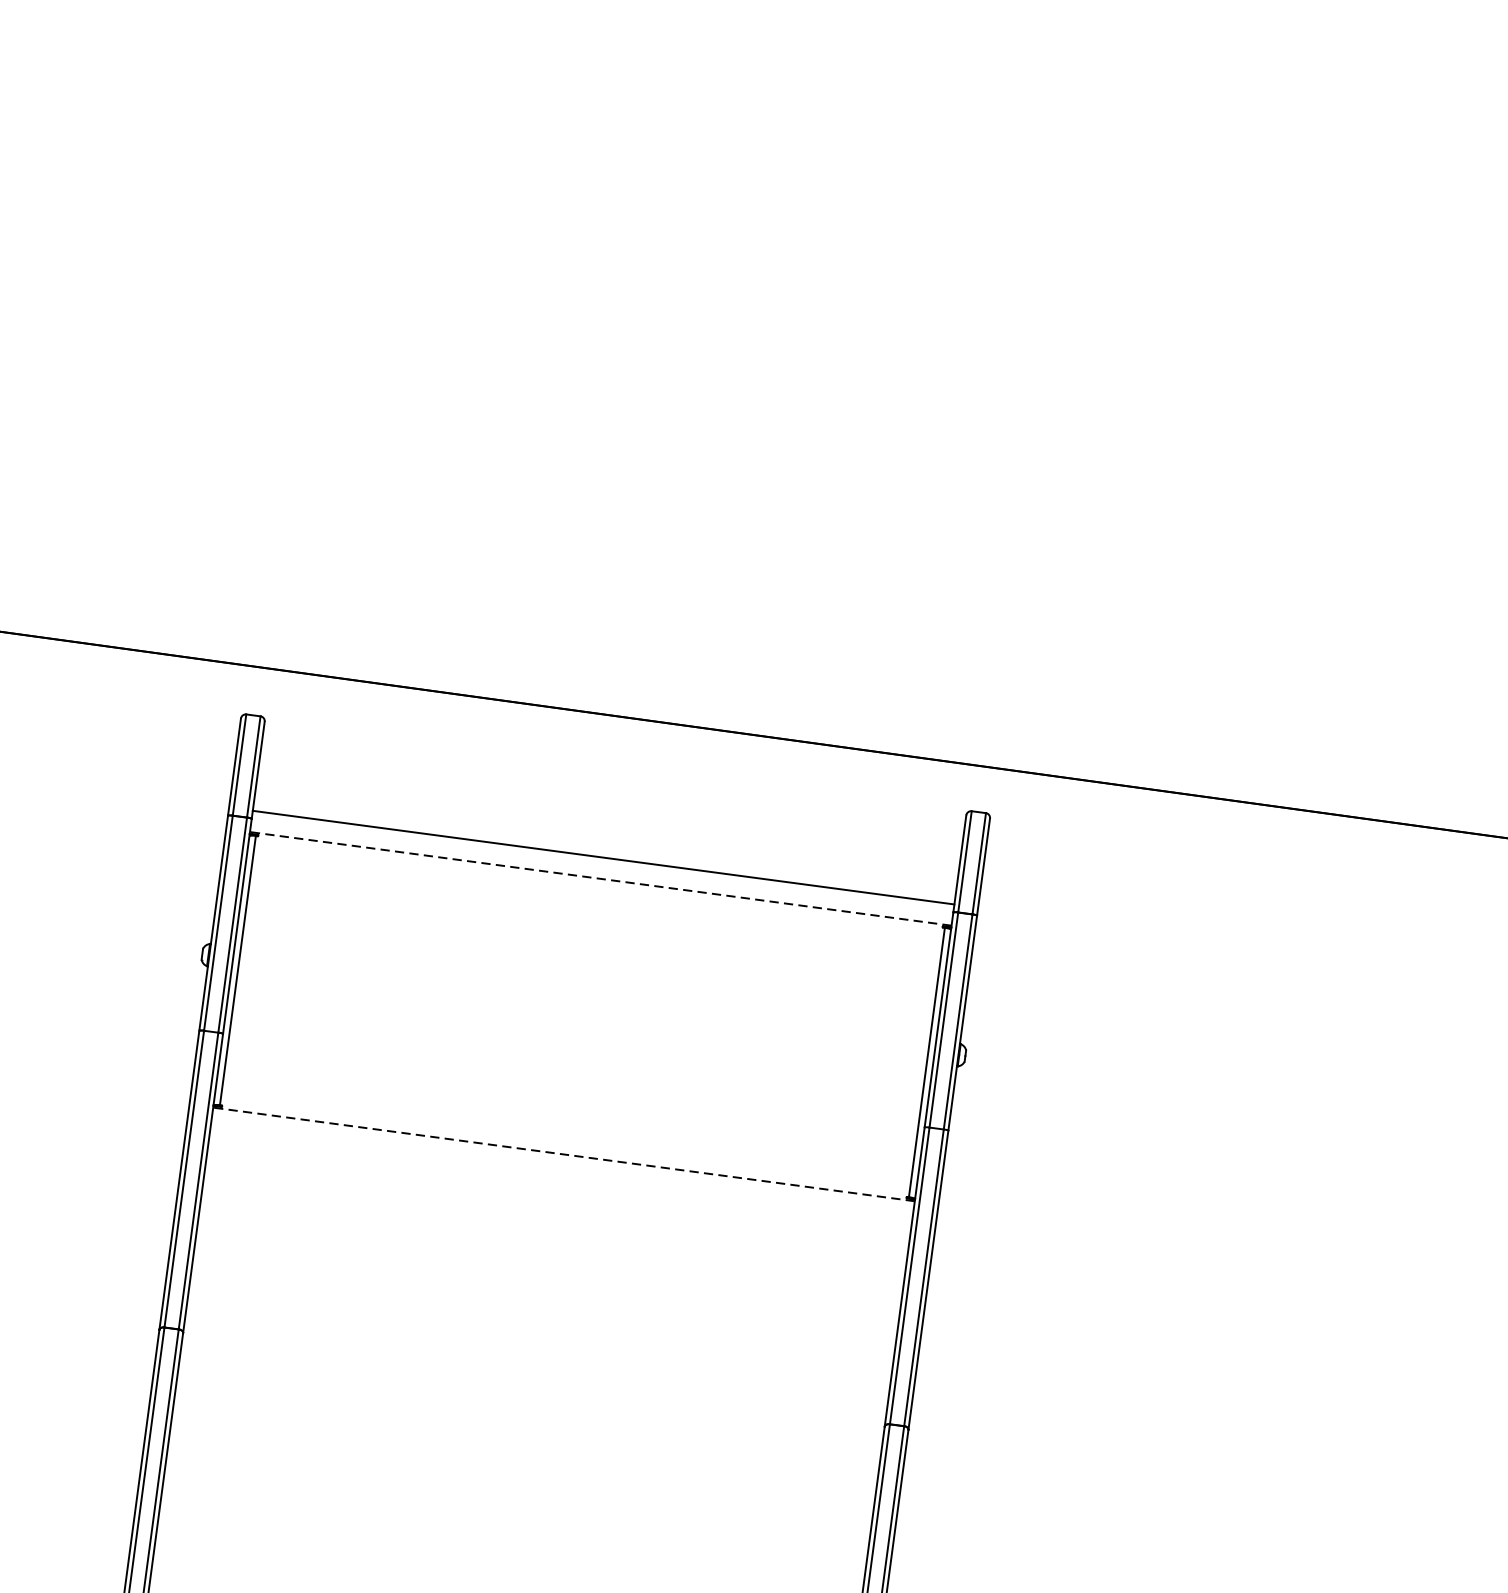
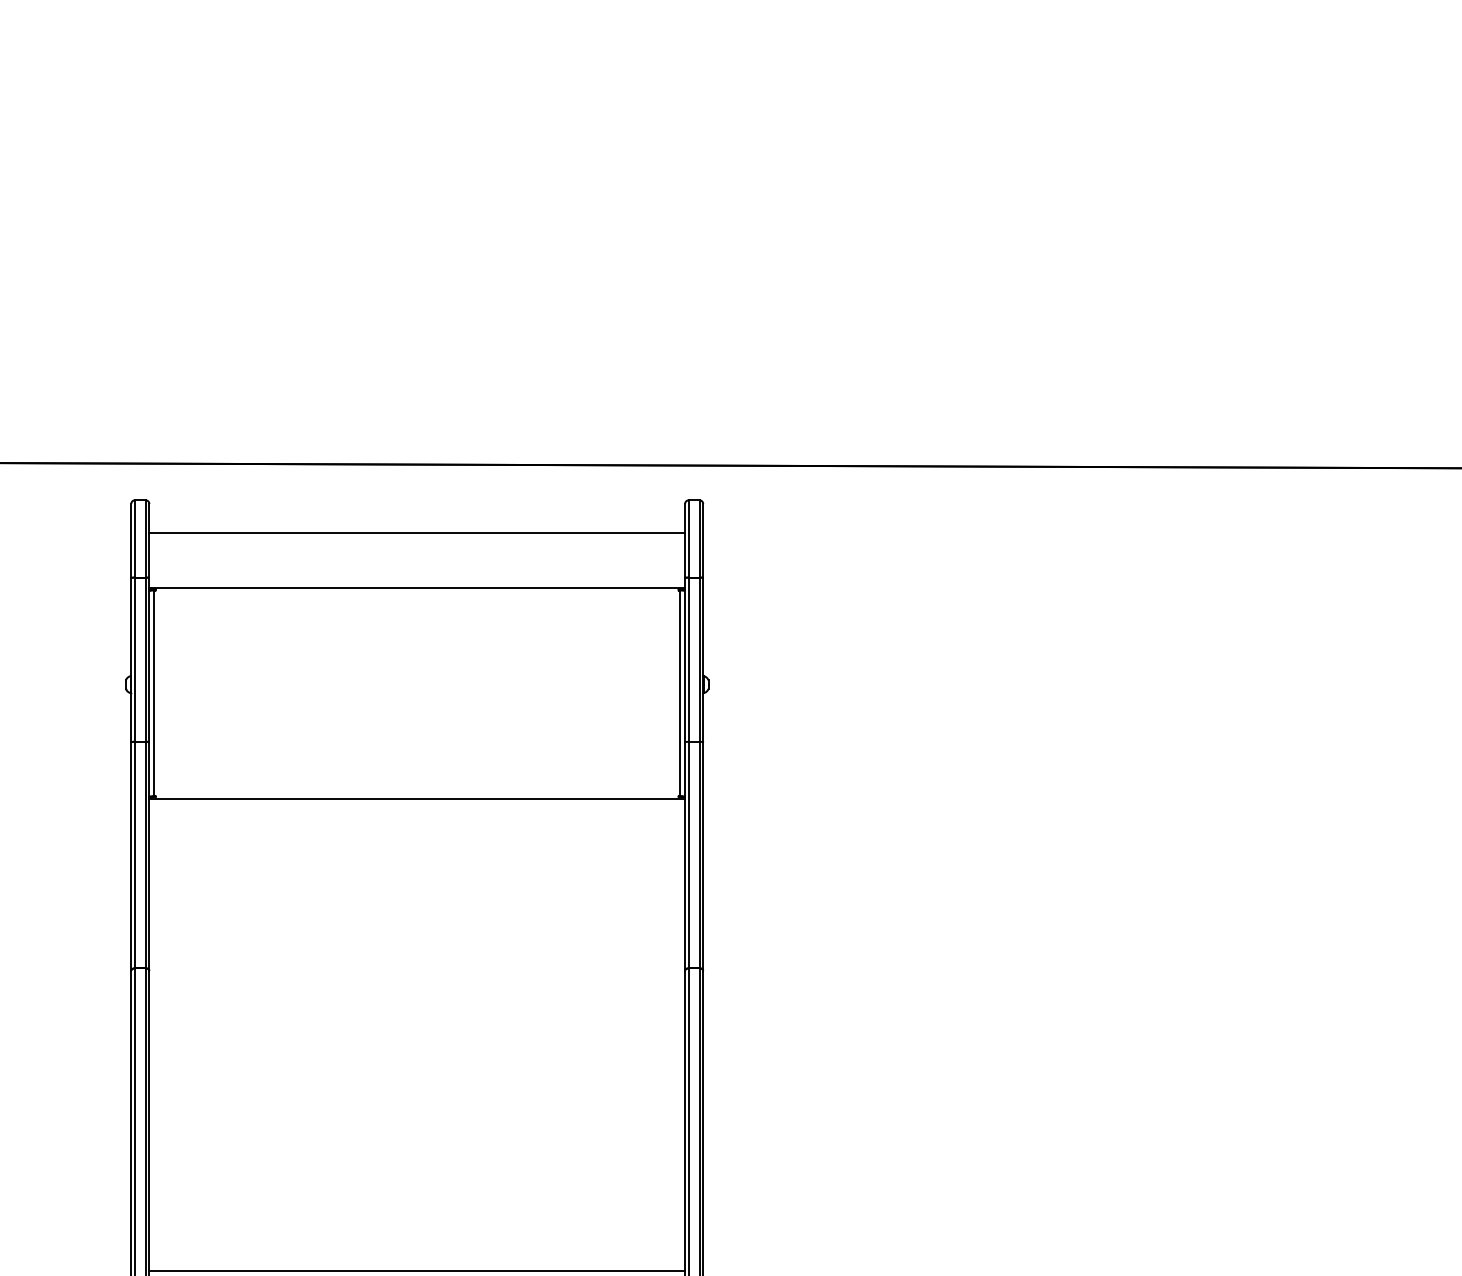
line: (604, 857) -> (417, 532), moved
line: (601, 879) -> (417, 588), dashed -> solid
line: (564, 1154) -> (417, 798), dashed -> solid

